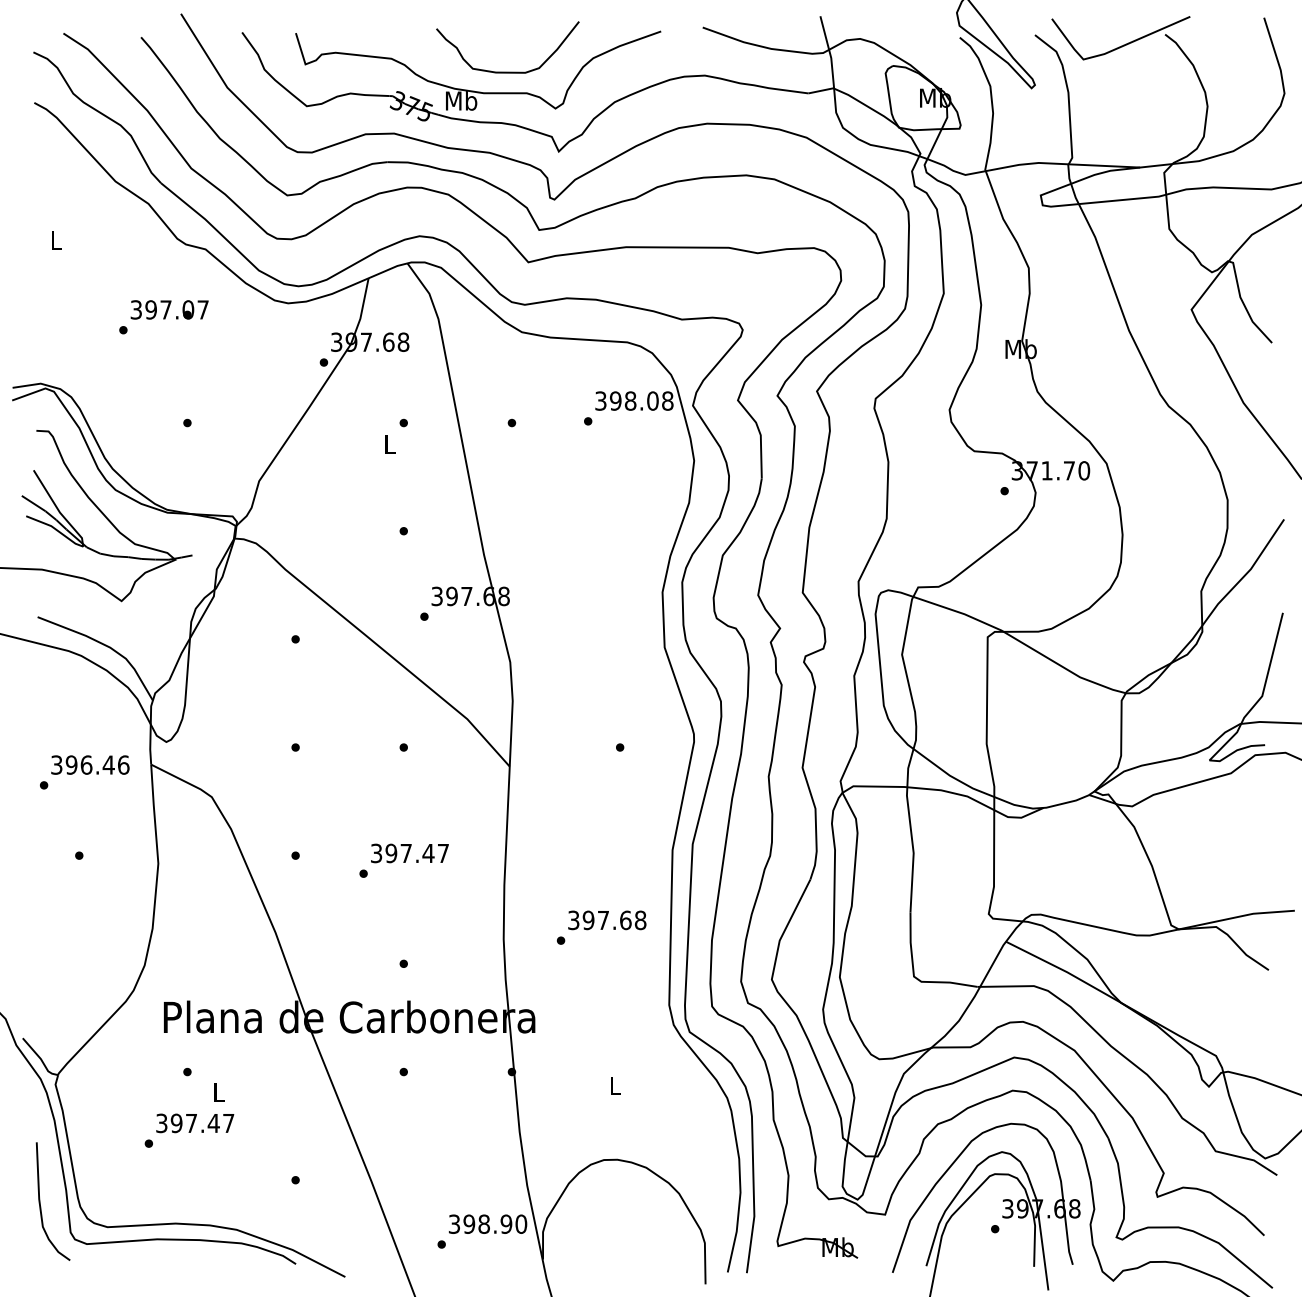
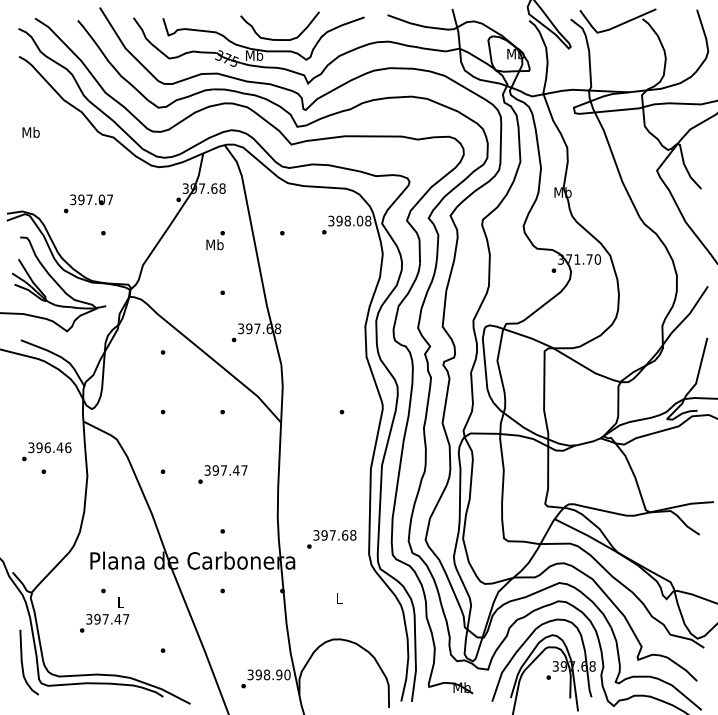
text: (55, 240) -> (30, 132), L -> Mb
text: (163, 316) -> (88, 203), moved
text: (388, 443) -> (214, 244), L -> Mb
text: (84, 771) -> (46, 451), moved
text: (601, 927) -> (331, 539), moved

